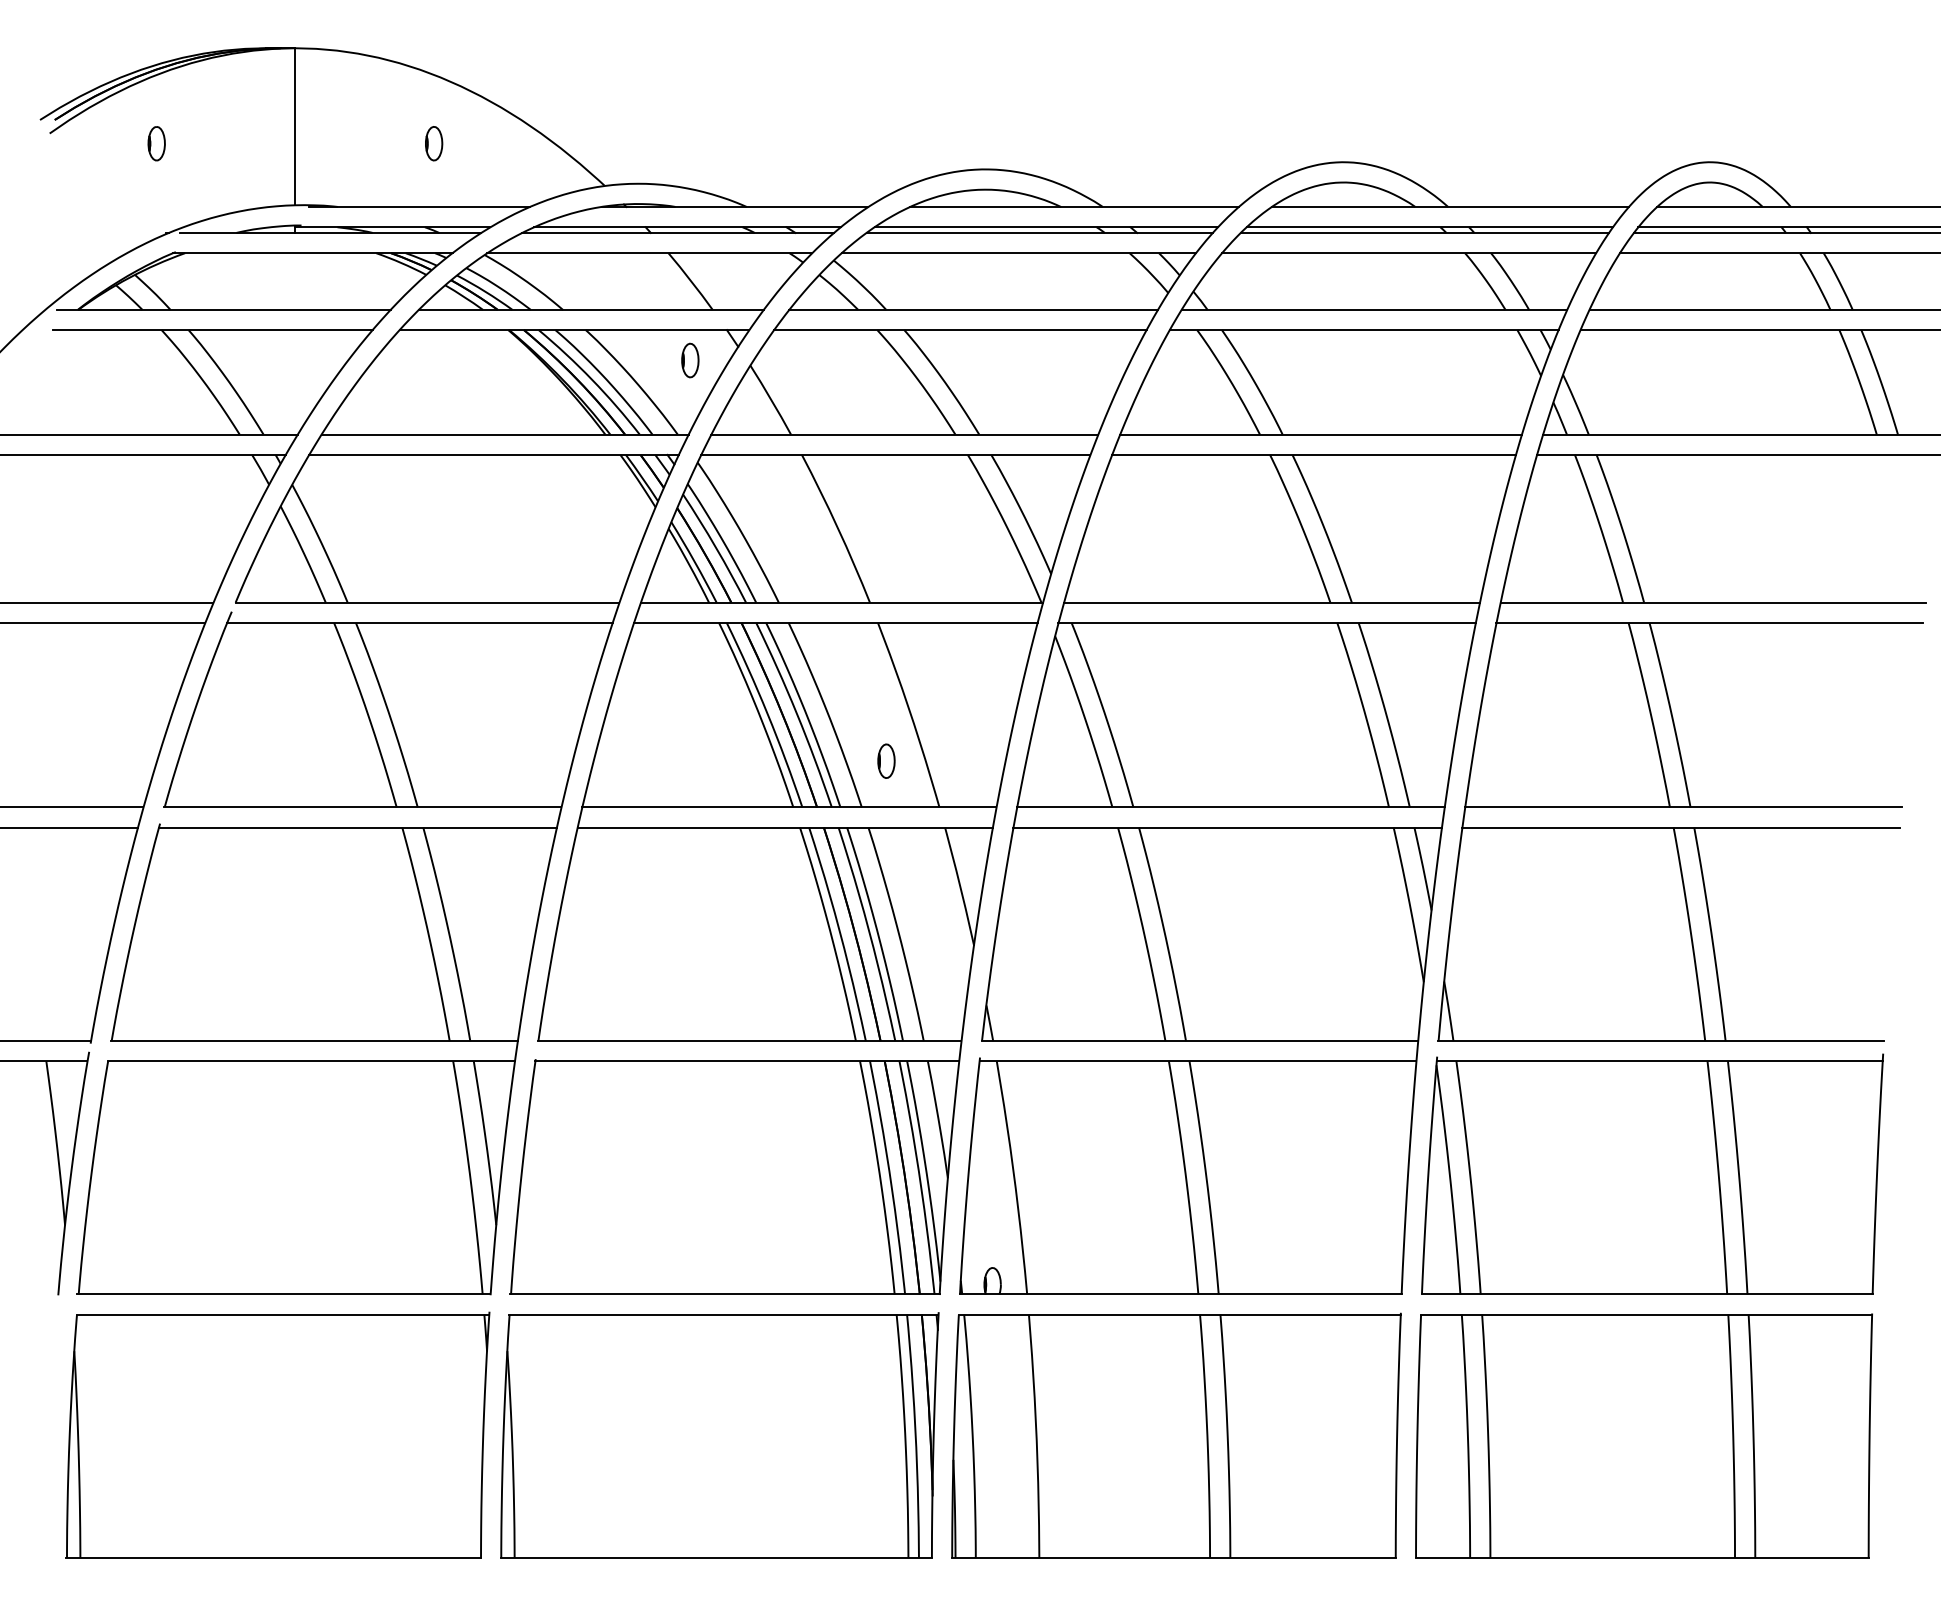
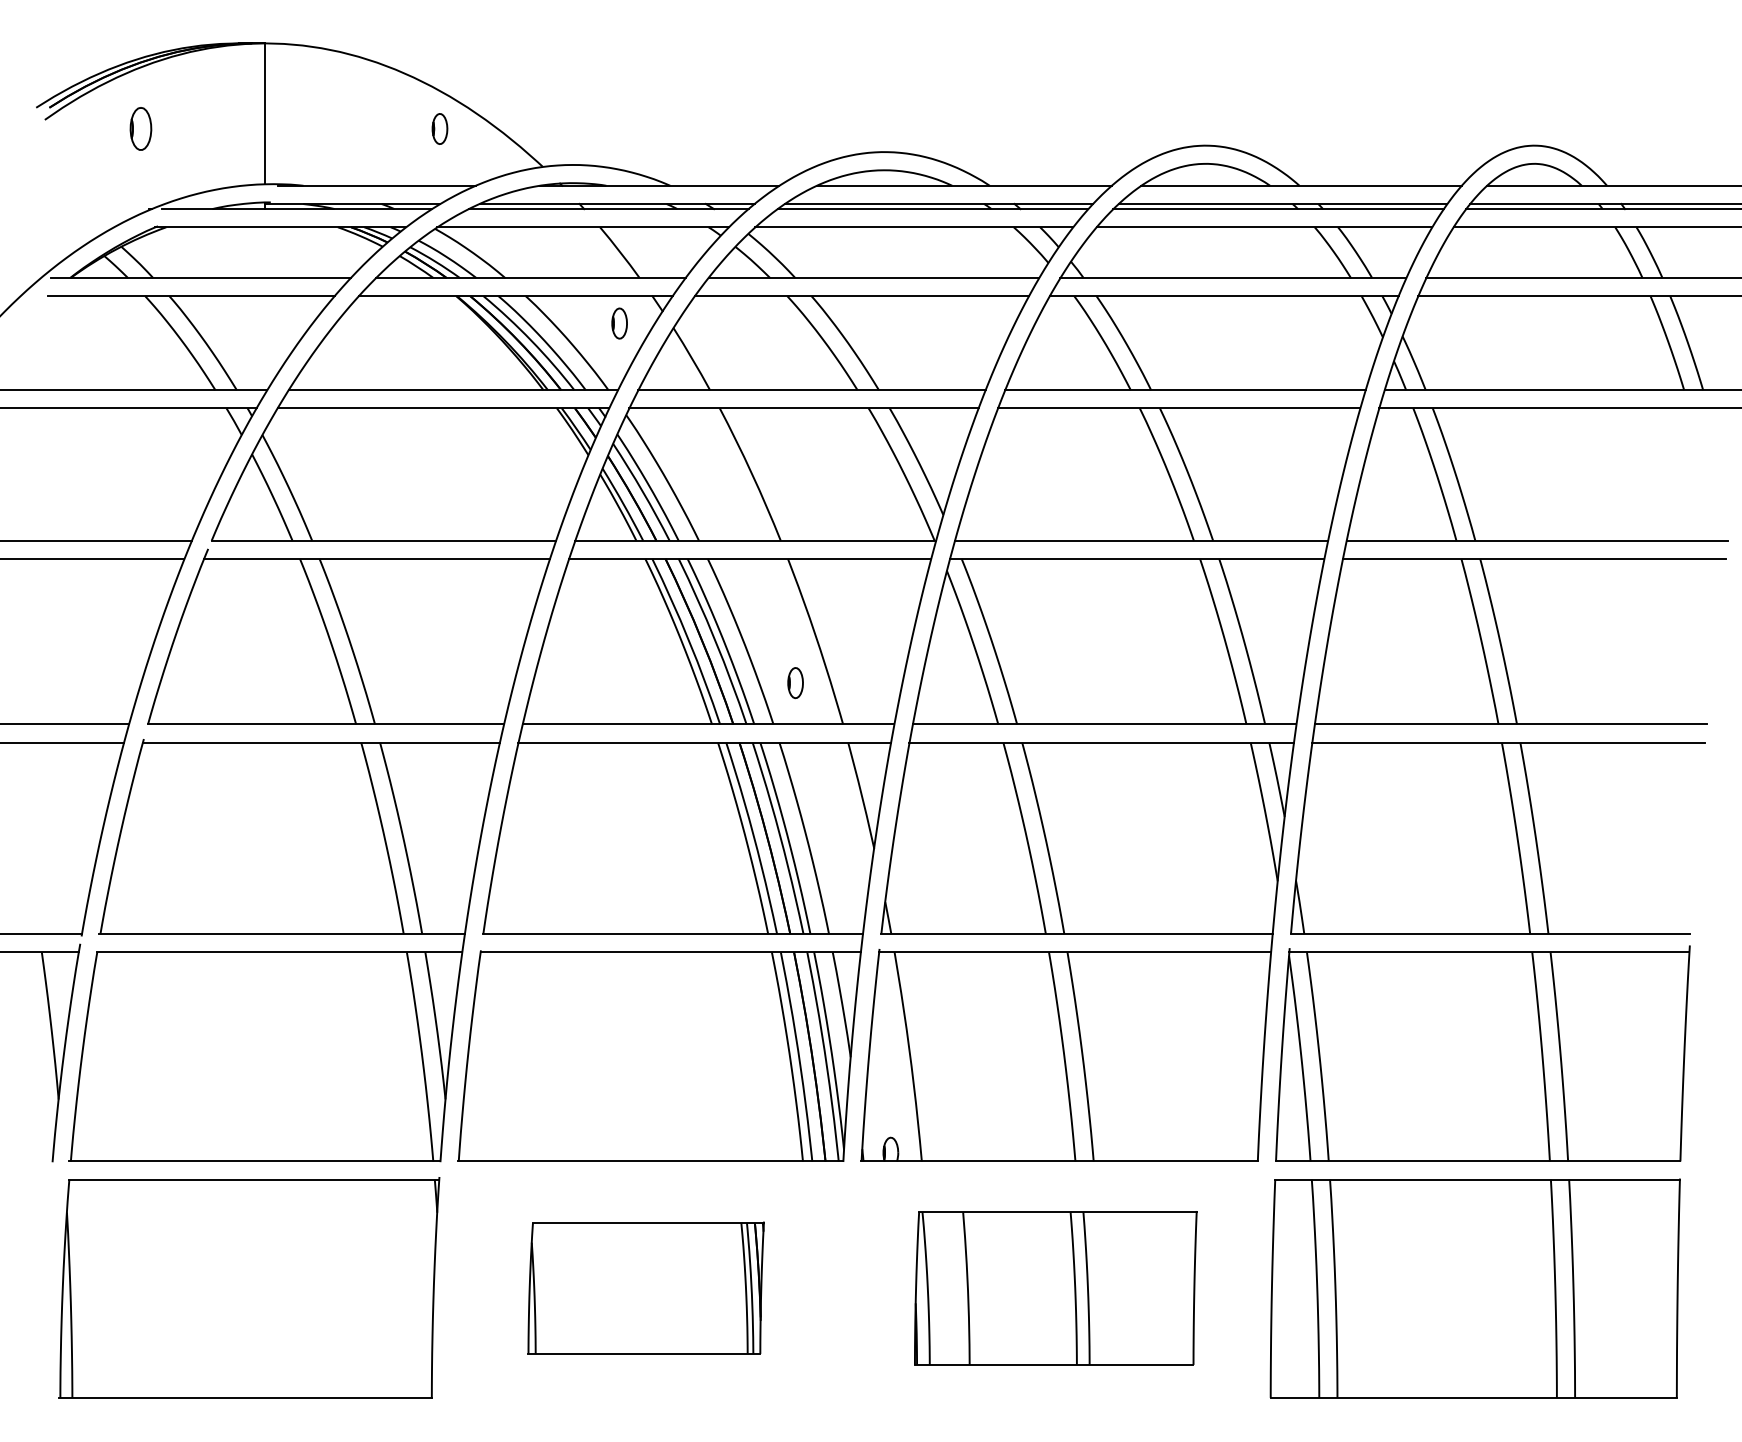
part: (156, 143) -> (140, 128), size x1.4
part: (434, 143) -> (440, 128), moved
part: (719, 1435) -> (645, 1288), size x0.6
part: (1176, 1435) -> (1055, 1288), size x0.7

